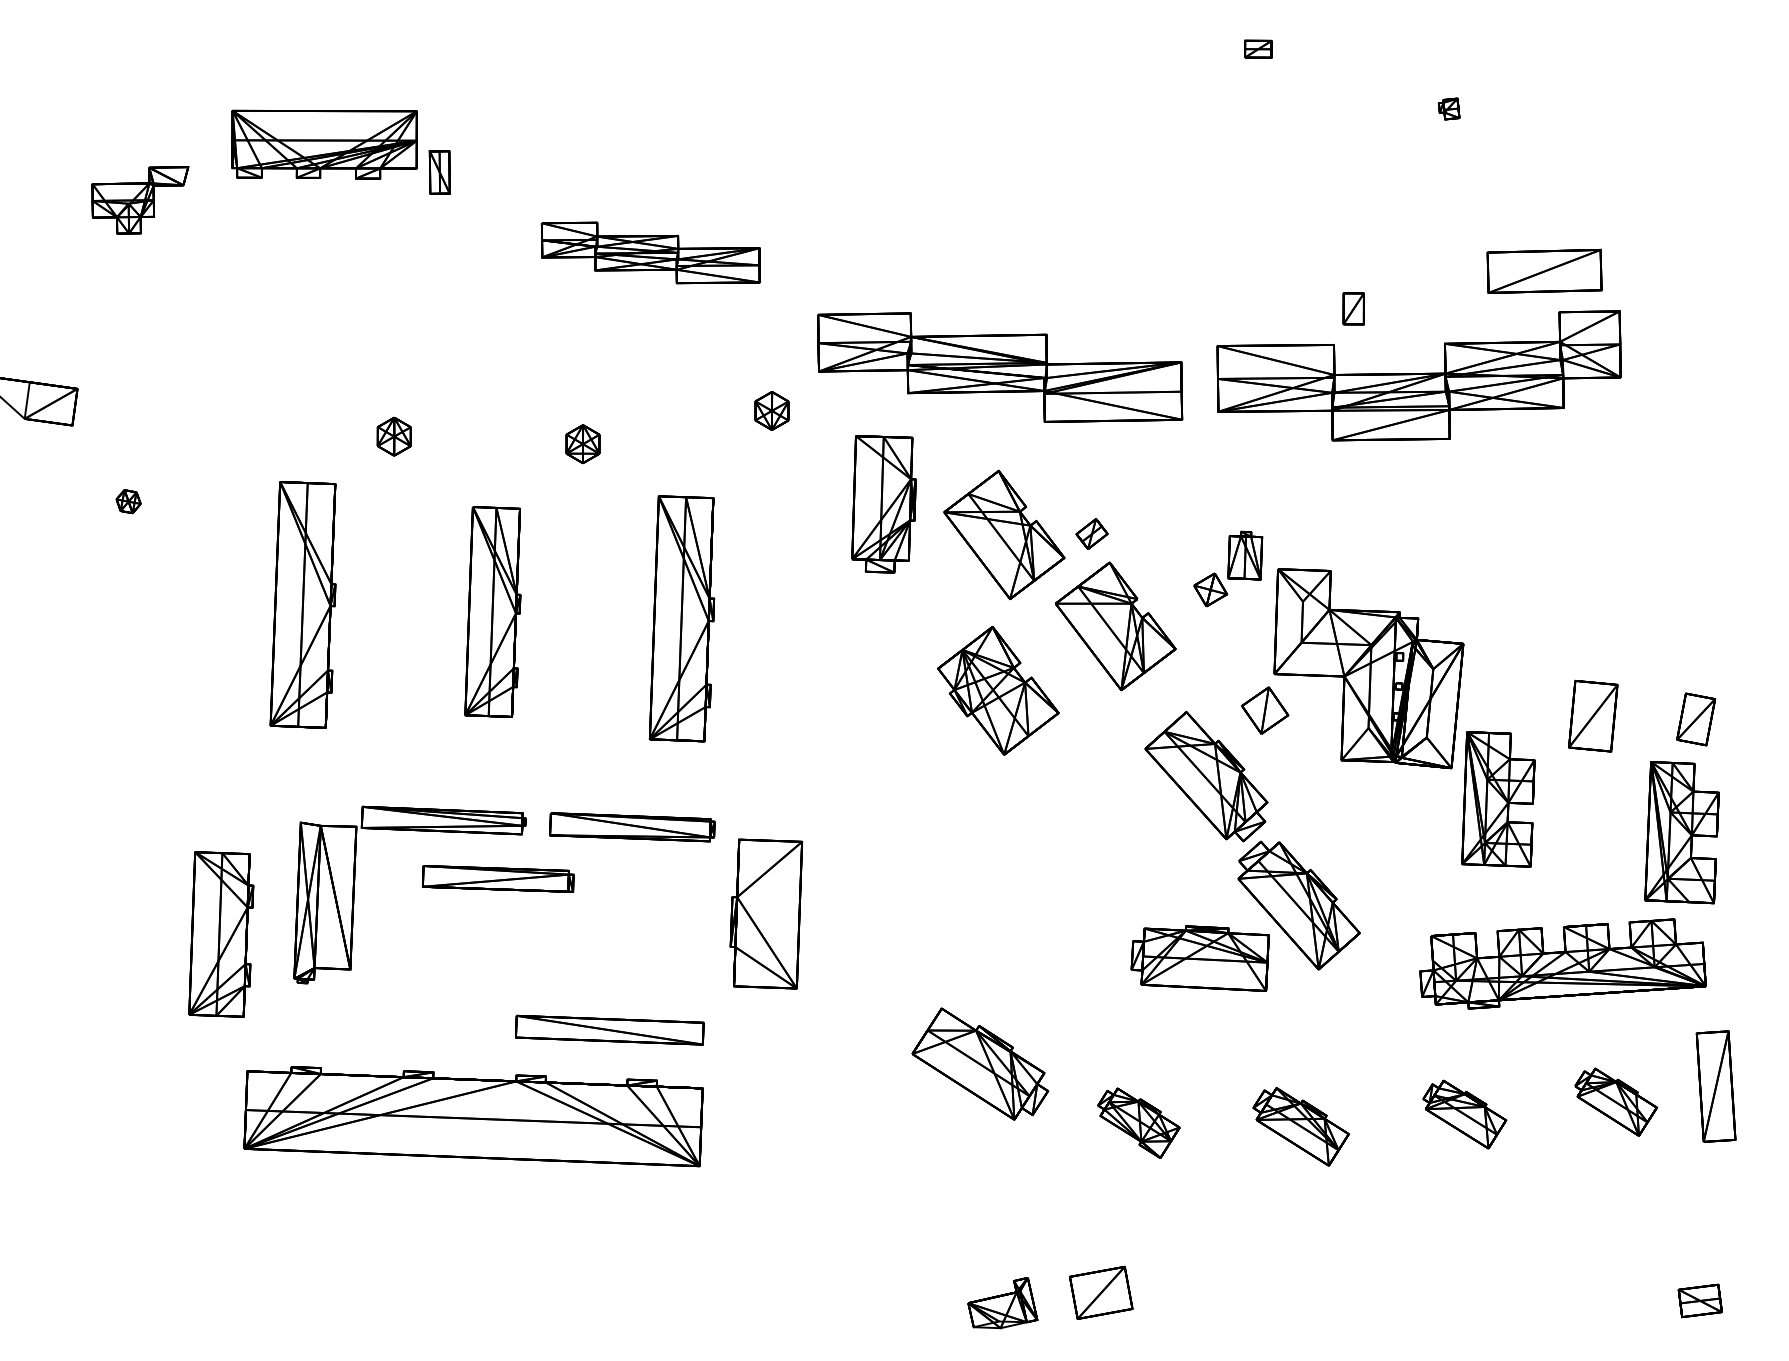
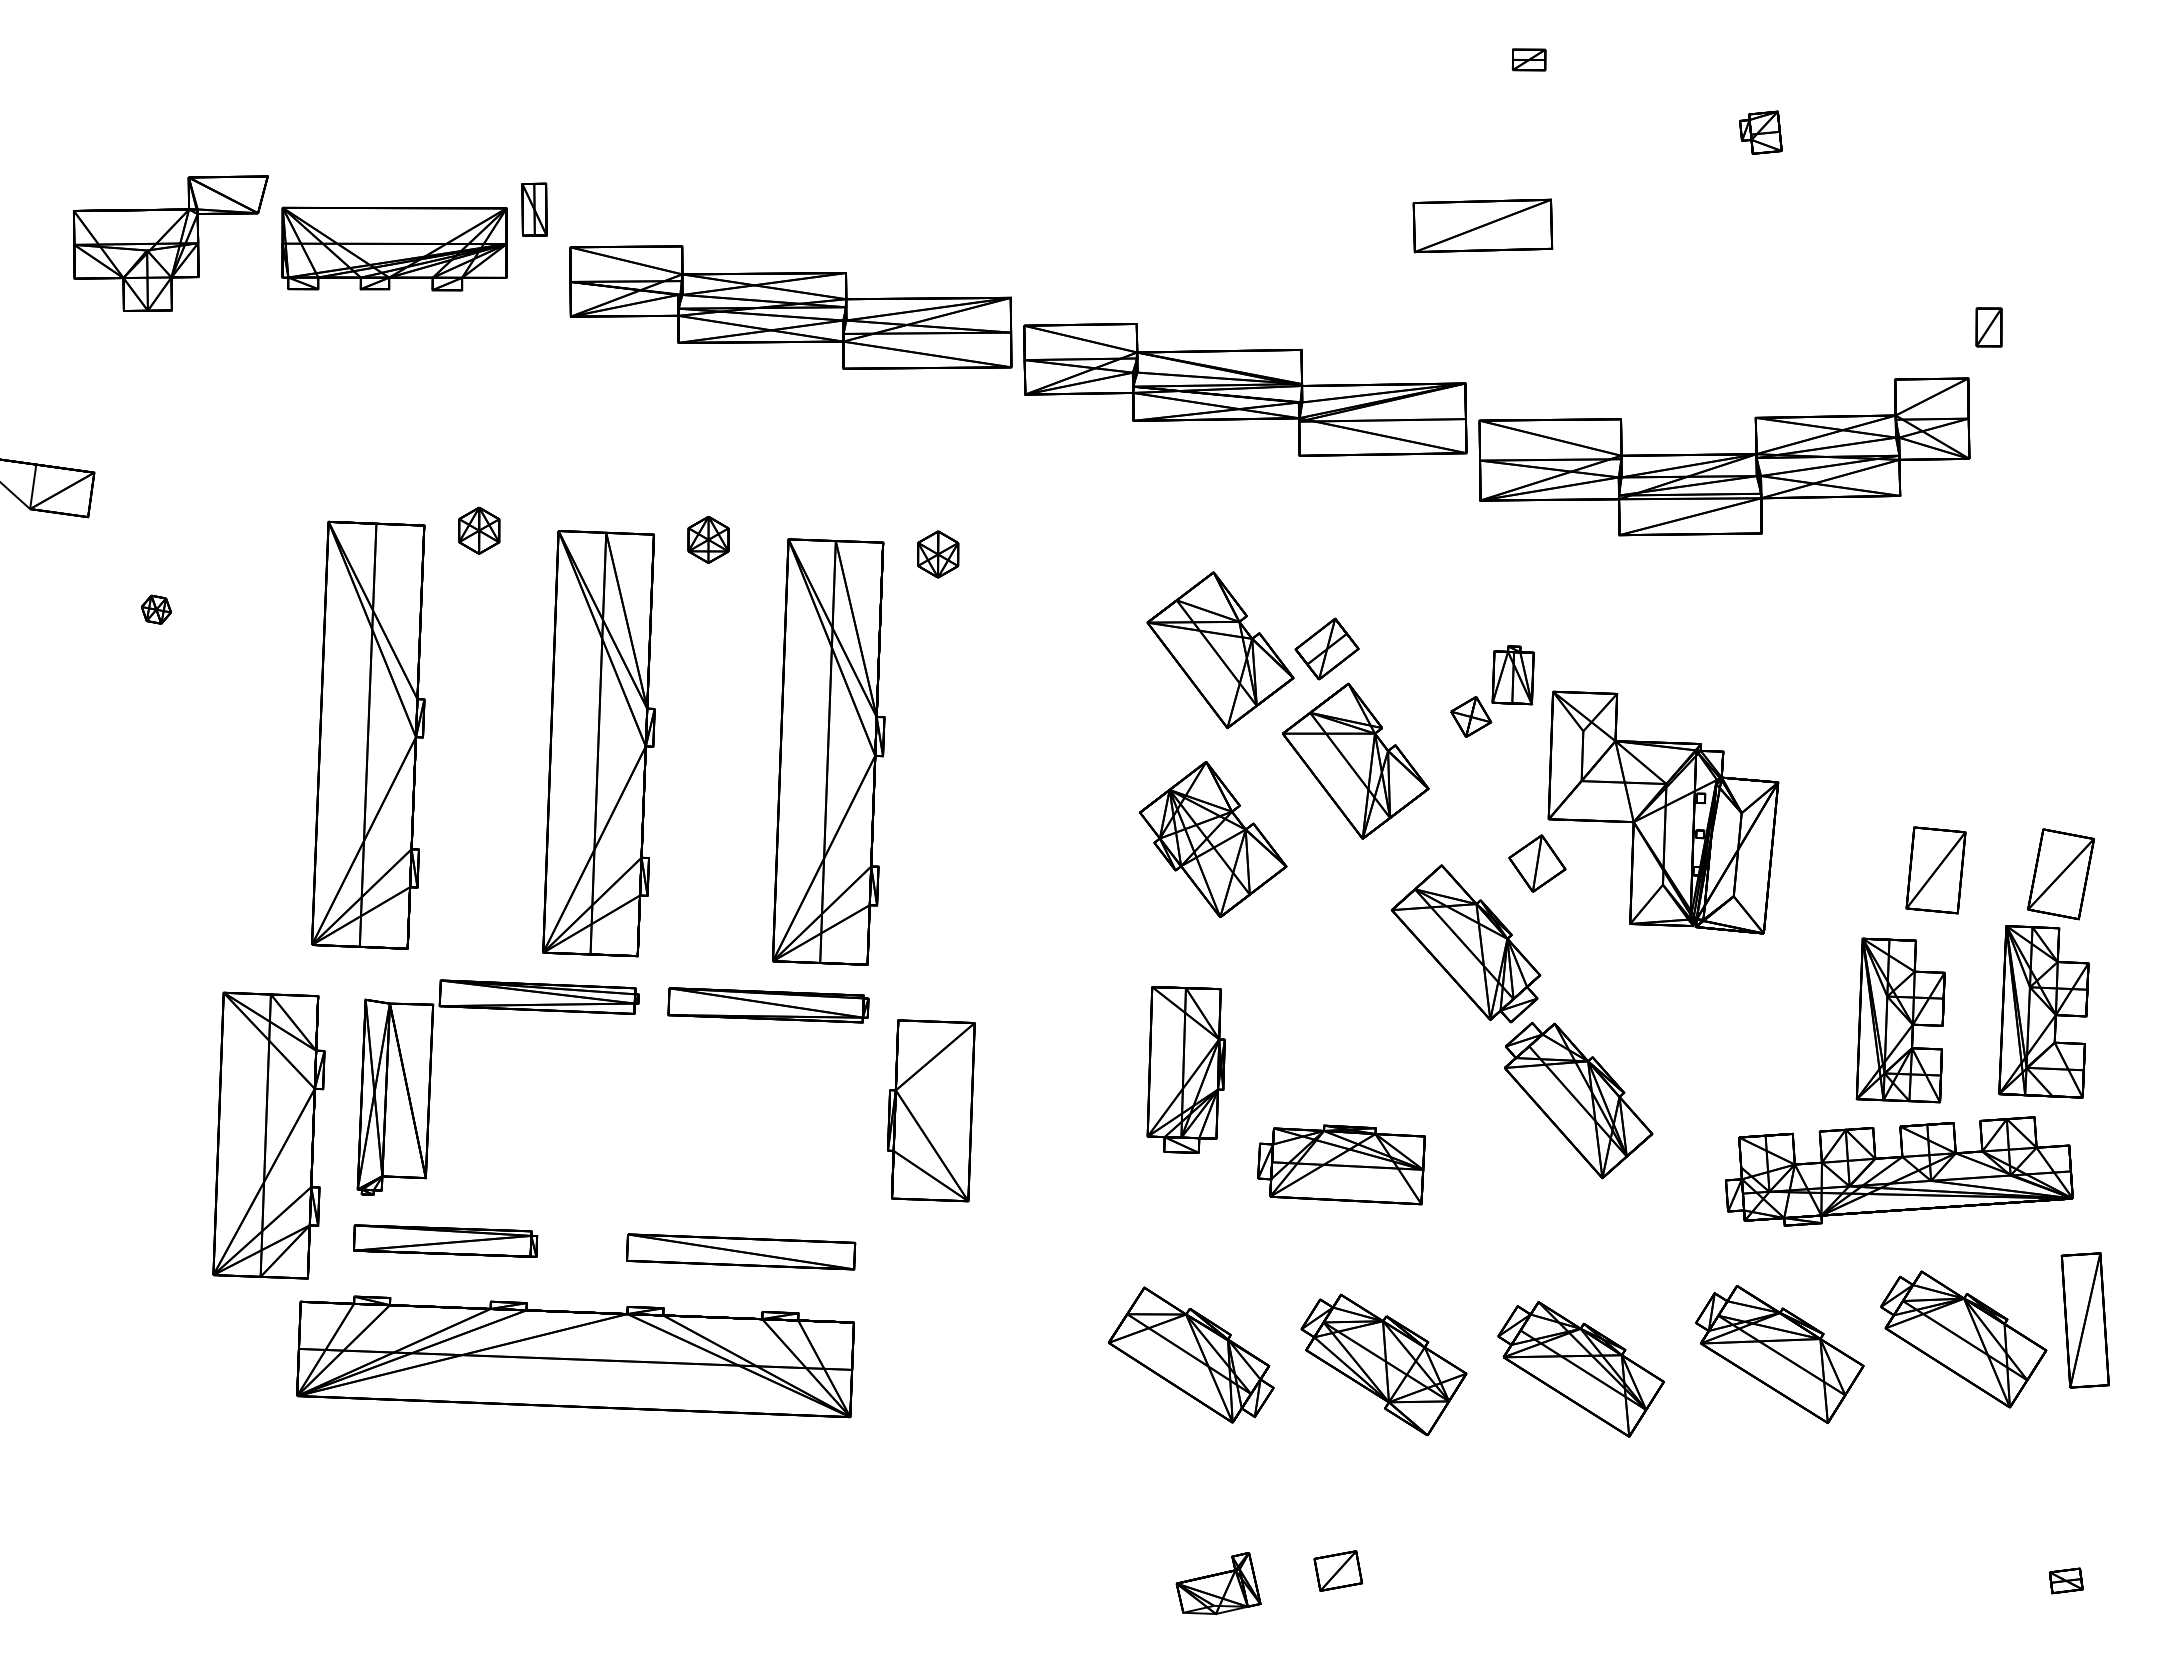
part: (1448, 108) -> (1760, 132), size x1.67
part: (324, 144) -> (394, 248), moved
part: (140, 200) -> (170, 243), size x1.67
part: (650, 252) -> (790, 307), size x1.67
part: (1544, 271) -> (1482, 225), moved
part: (1353, 308) -> (1988, 327), moved
part: (1000, 367) -> (1245, 389), moved
part: (772, 410) -> (938, 554), moved
part: (883, 503) -> (1185, 1069), moved
part: (1091, 533) -> (1326, 648), size x1.67
part: (303, 604) -> (368, 734), size x1.43
part: (492, 611) -> (598, 743), size x1.67
part: (681, 618) -> (828, 751), size x1.43
part: (1695, 719) -> (2060, 874), size x1.43
part: (1498, 799) -> (1900, 1020), moved
part: (498, 878) -> (445, 1240), moved
part: (220, 934) -> (268, 1135), size x1.43
part: (1200, 958) -> (1341, 1164), moved
part: (980, 1063) -> (1191, 1354), moved
part: (1615, 1102) -> (1963, 1339), size x1.67
part: (1464, 1114) -> (1779, 1354), size x1.67
part: (1138, 1122) -> (1383, 1364), size x1.67
part: (1300, 1126) -> (1580, 1369), size x1.43
part: (1101, 1292) -> (1338, 1570), size x0.62
part: (1700, 1300) -> (2066, 1580), size x0.62

